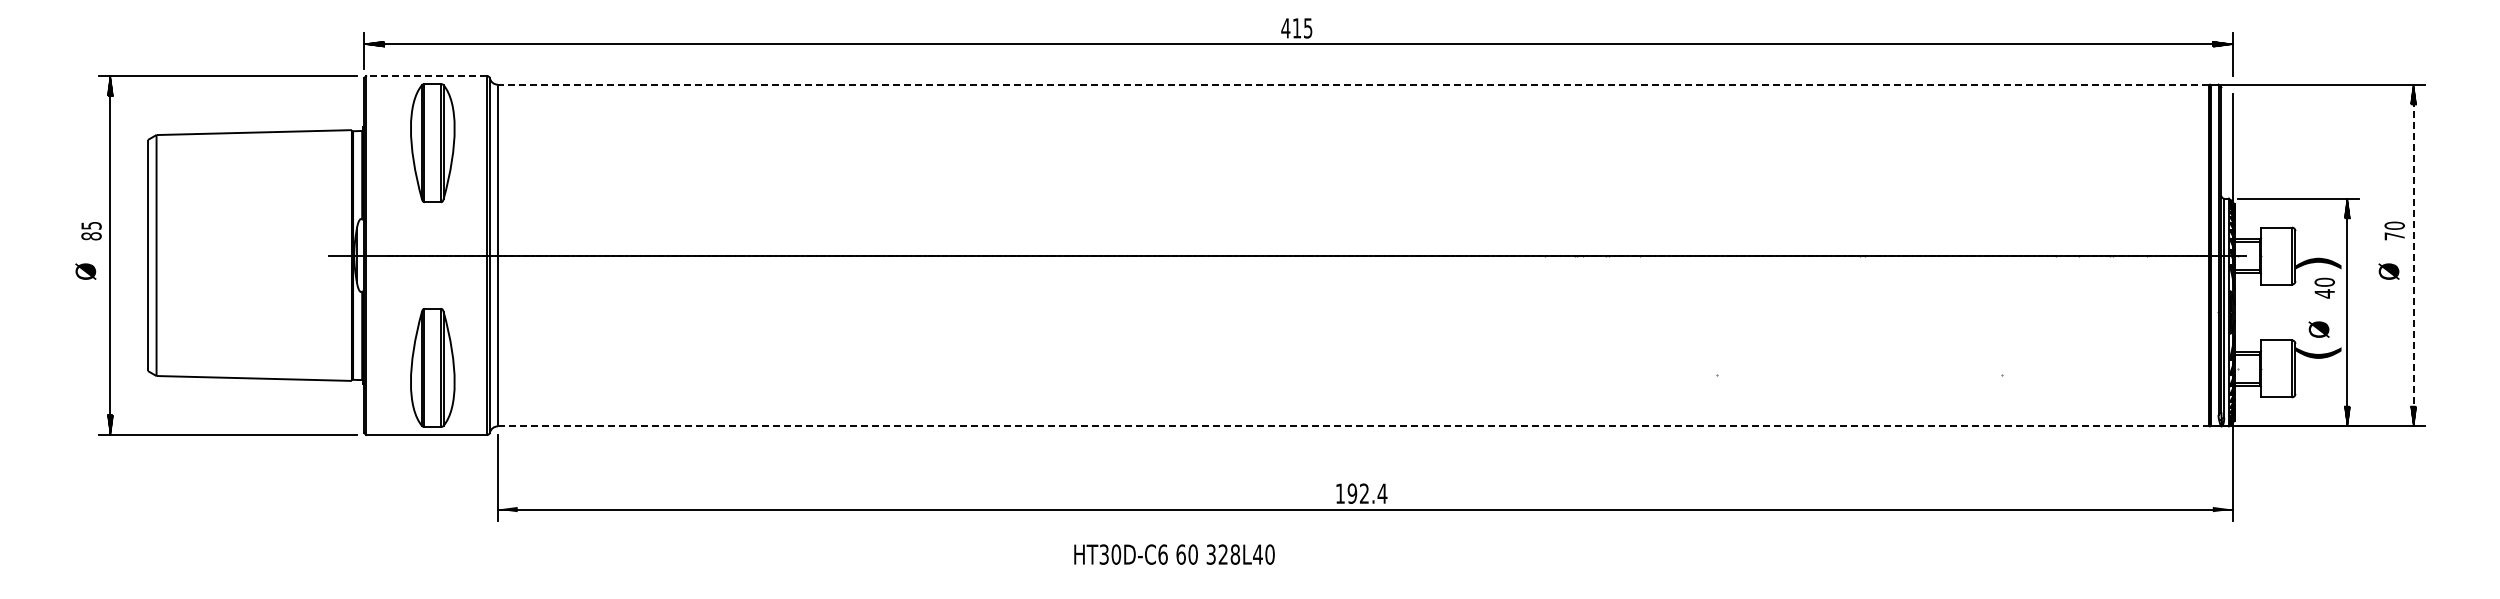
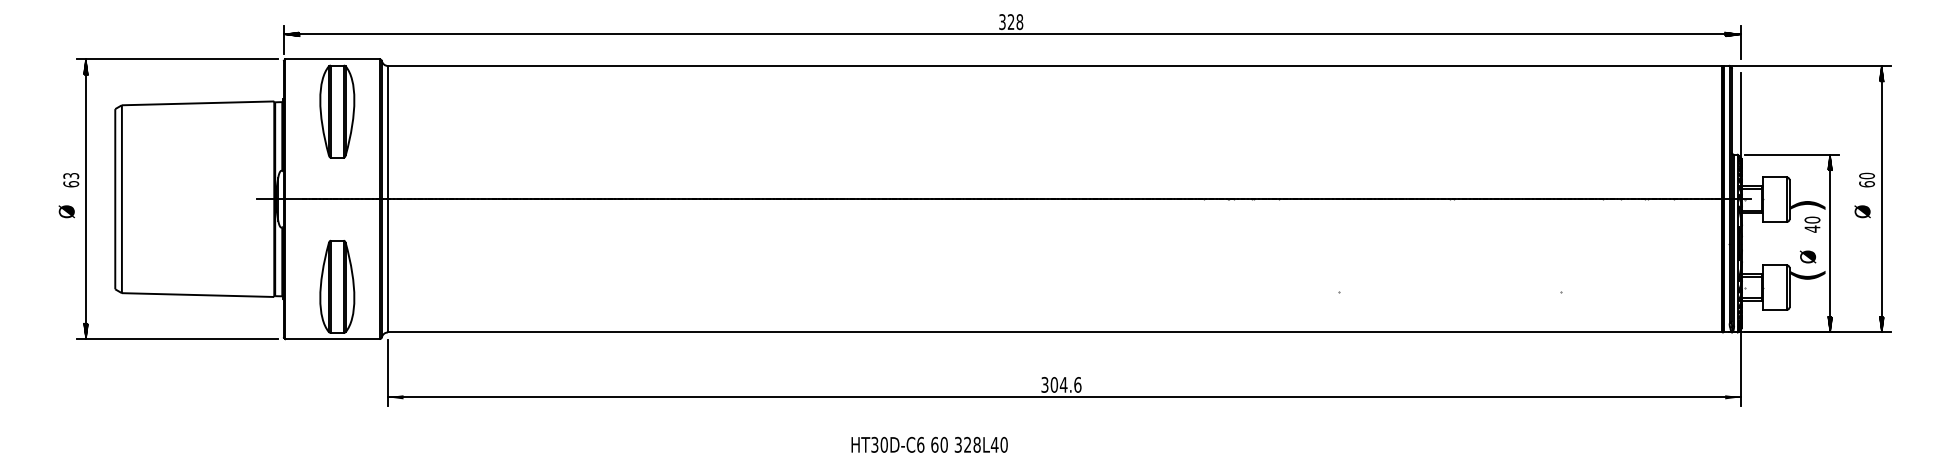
text: (1296, 28) -> (1010, 22), 415 -> 328
line: (426, 76) -> (332, 59), dashed -> solid
line: (1353, 84) -> (1055, 65), dashed -> solid
text: (91, 230) -> (71, 179), 85 -> 63
text: (2394, 236) -> (1866, 184), 70 -> 60
line: (2413, 255) -> (1881, 199), dashed -> solid
line: (1353, 426) -> (1055, 332), dashed -> solid
text: (1361, 493) -> (1061, 384), 192.4 -> 304.6
text: (1174, 554) -> (929, 444), moved

